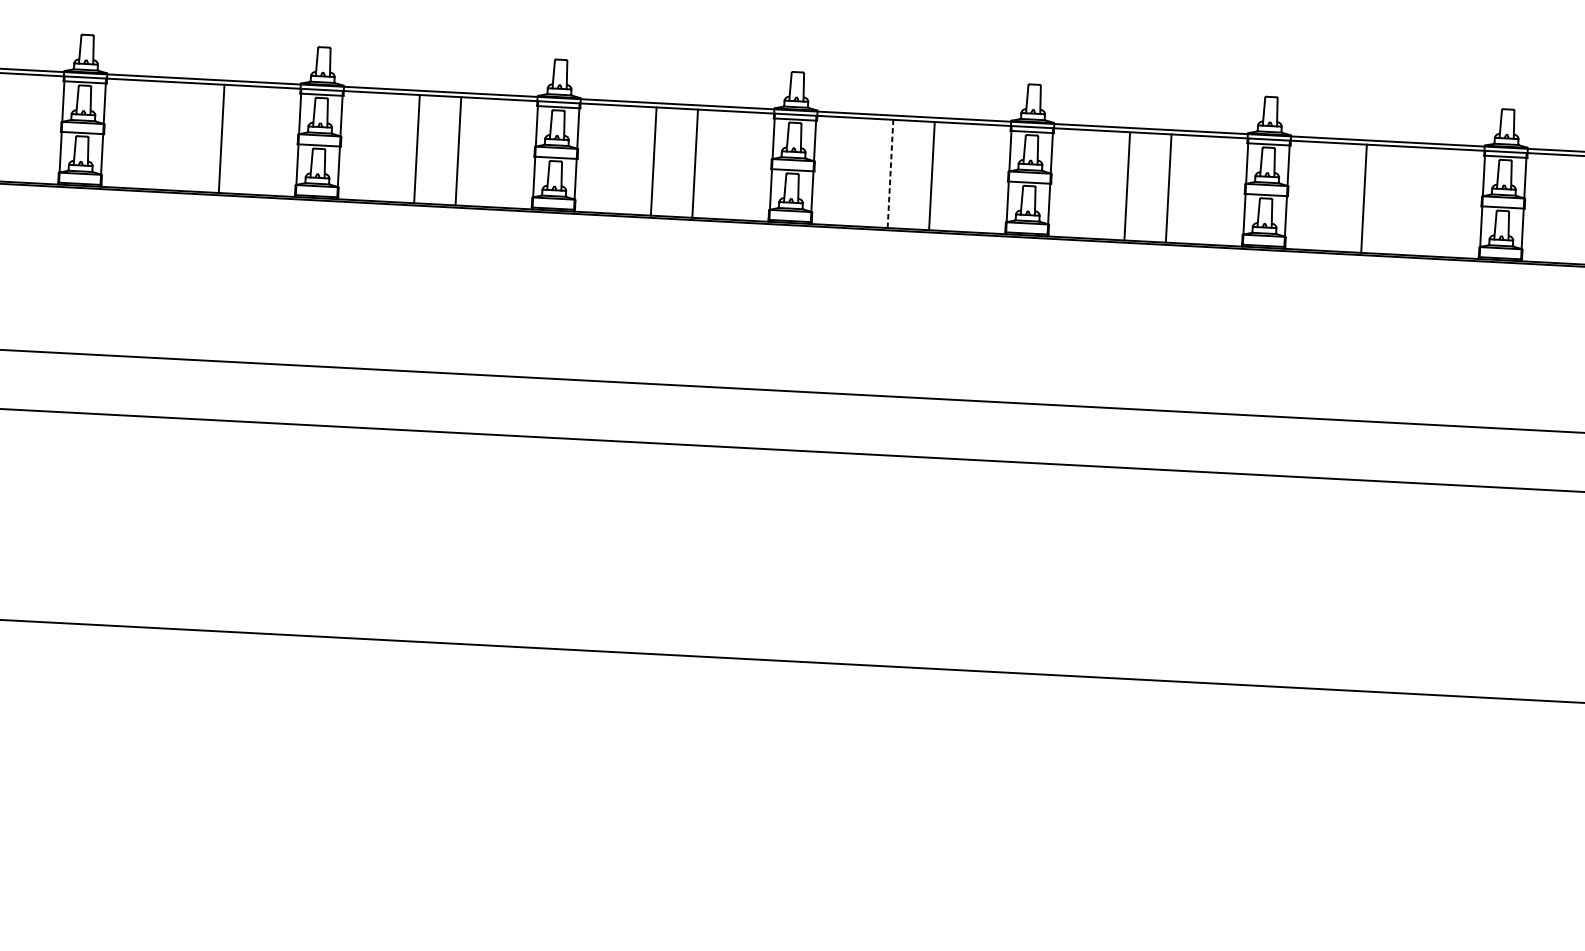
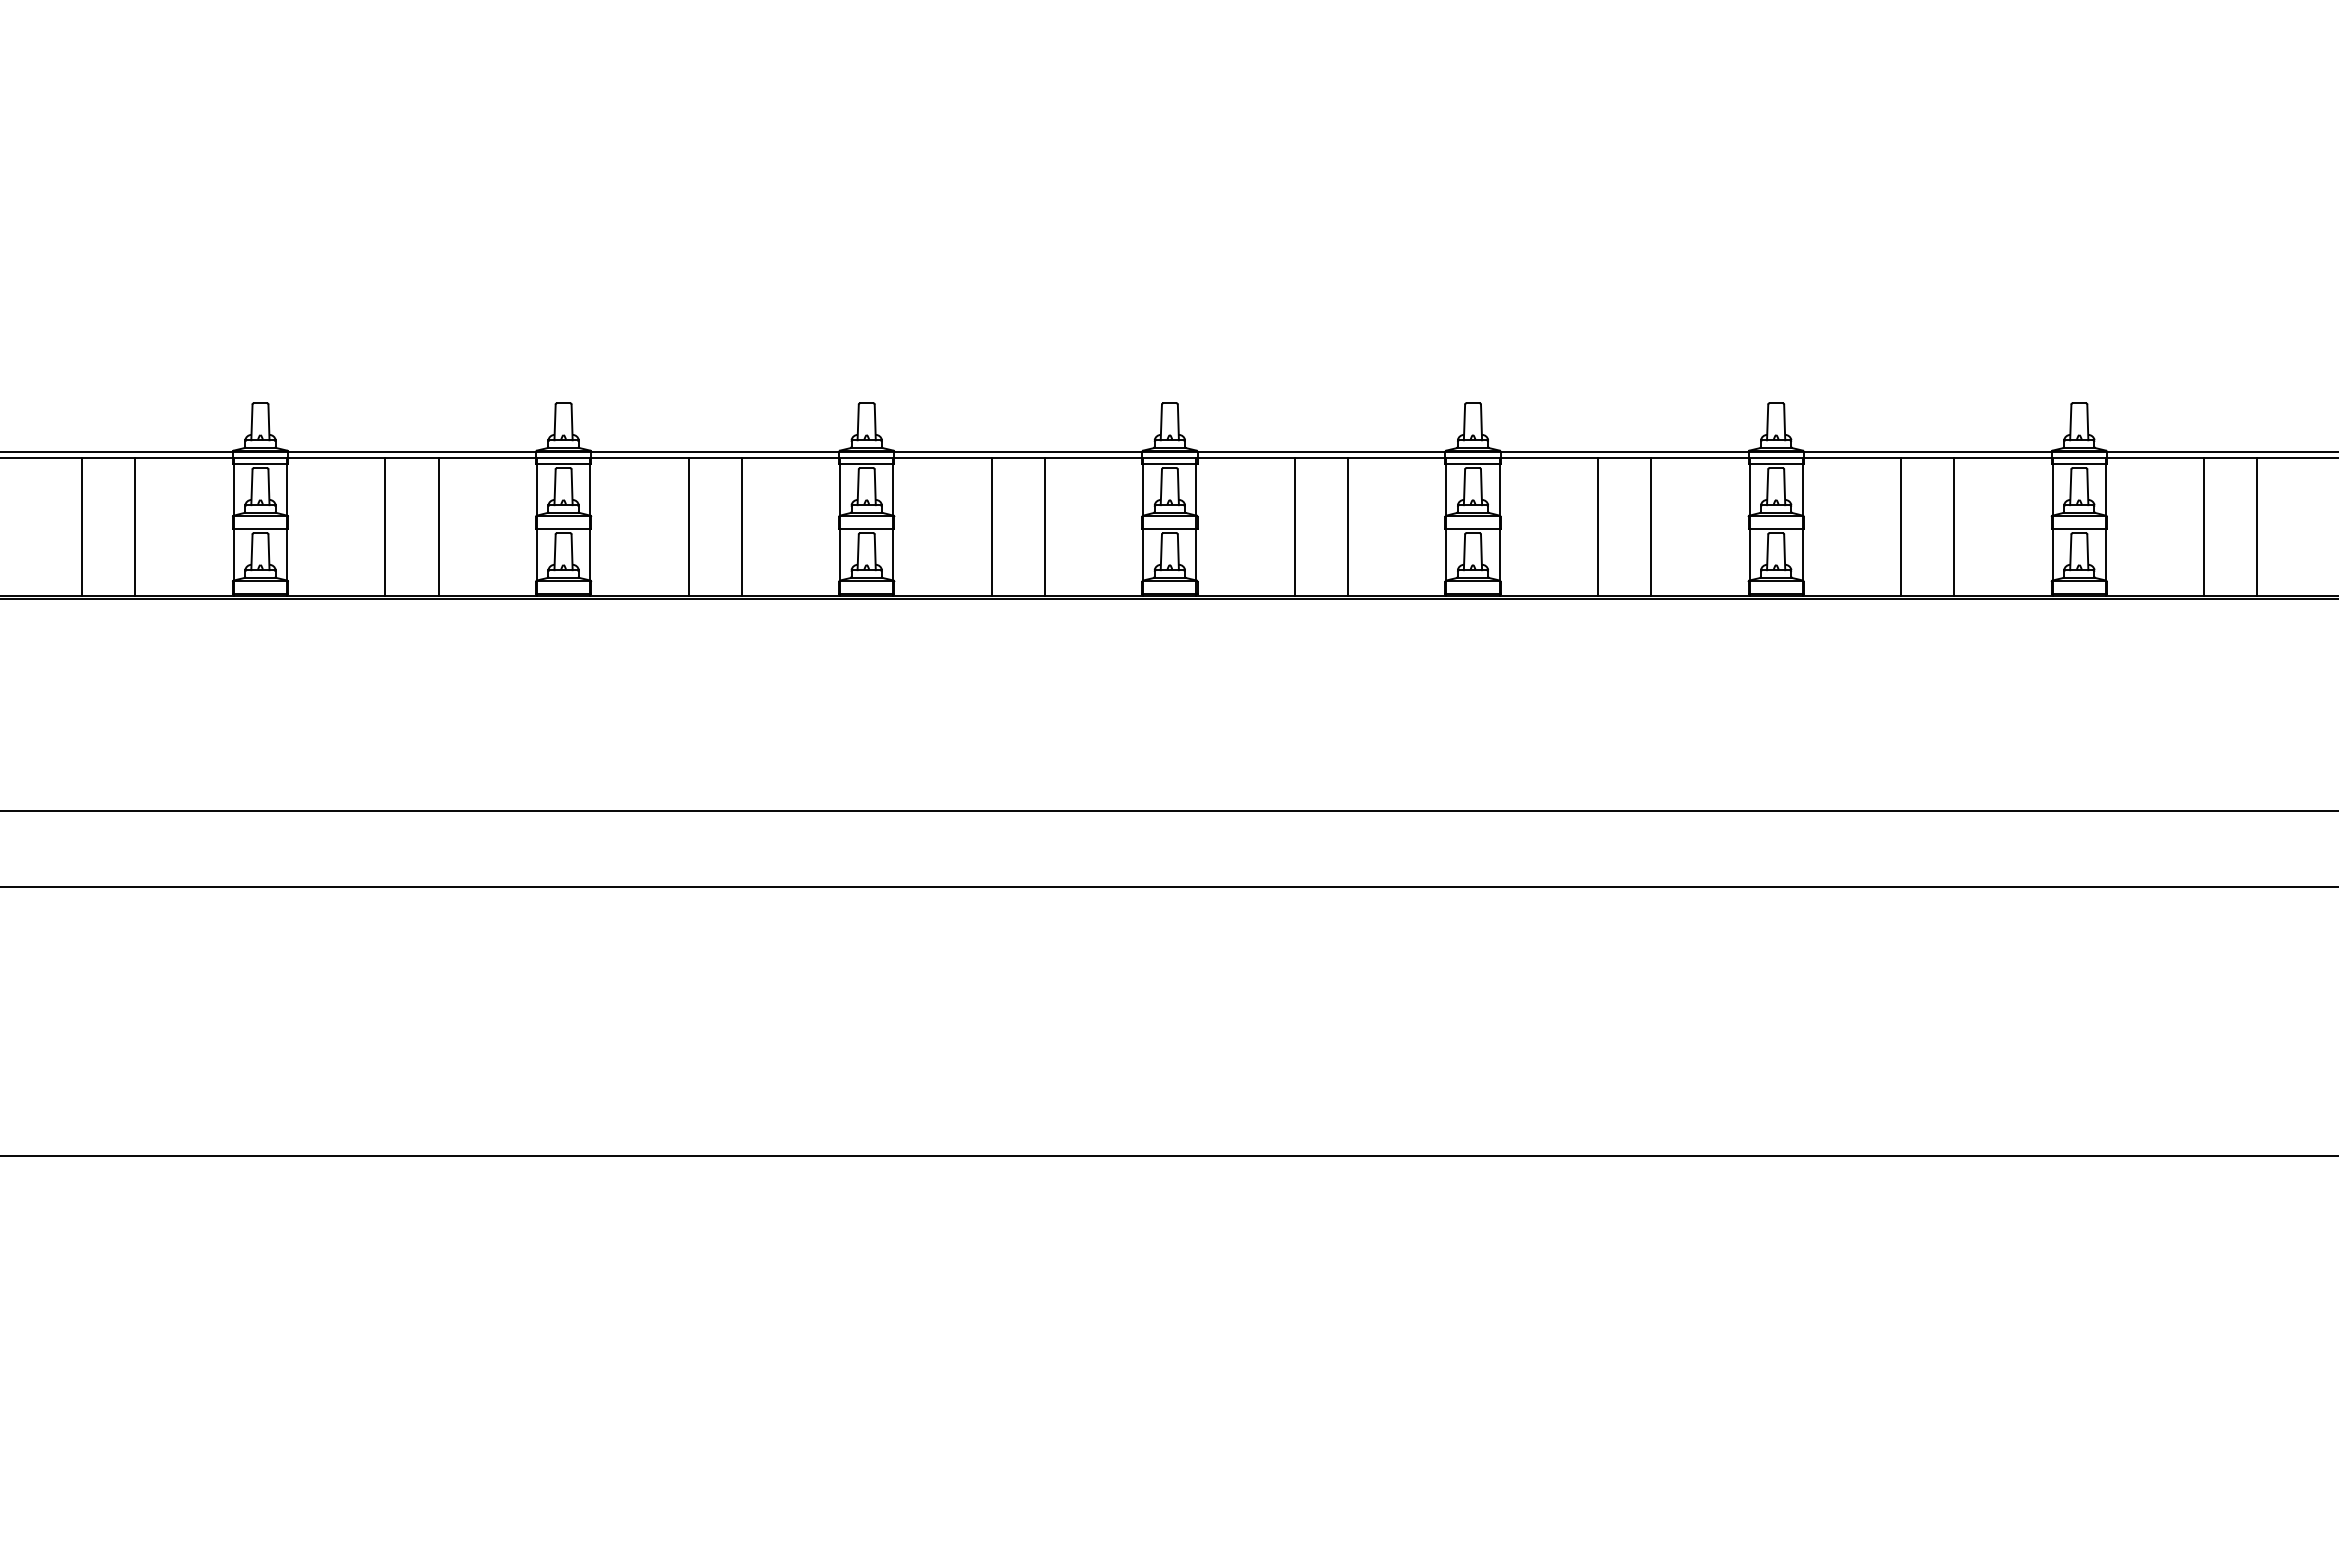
line: (180, 136) -> (82, 526), added
line: (890, 173) -> (991, 526), dashed -> solid
line: (1405, 200) -> (1651, 526), added

